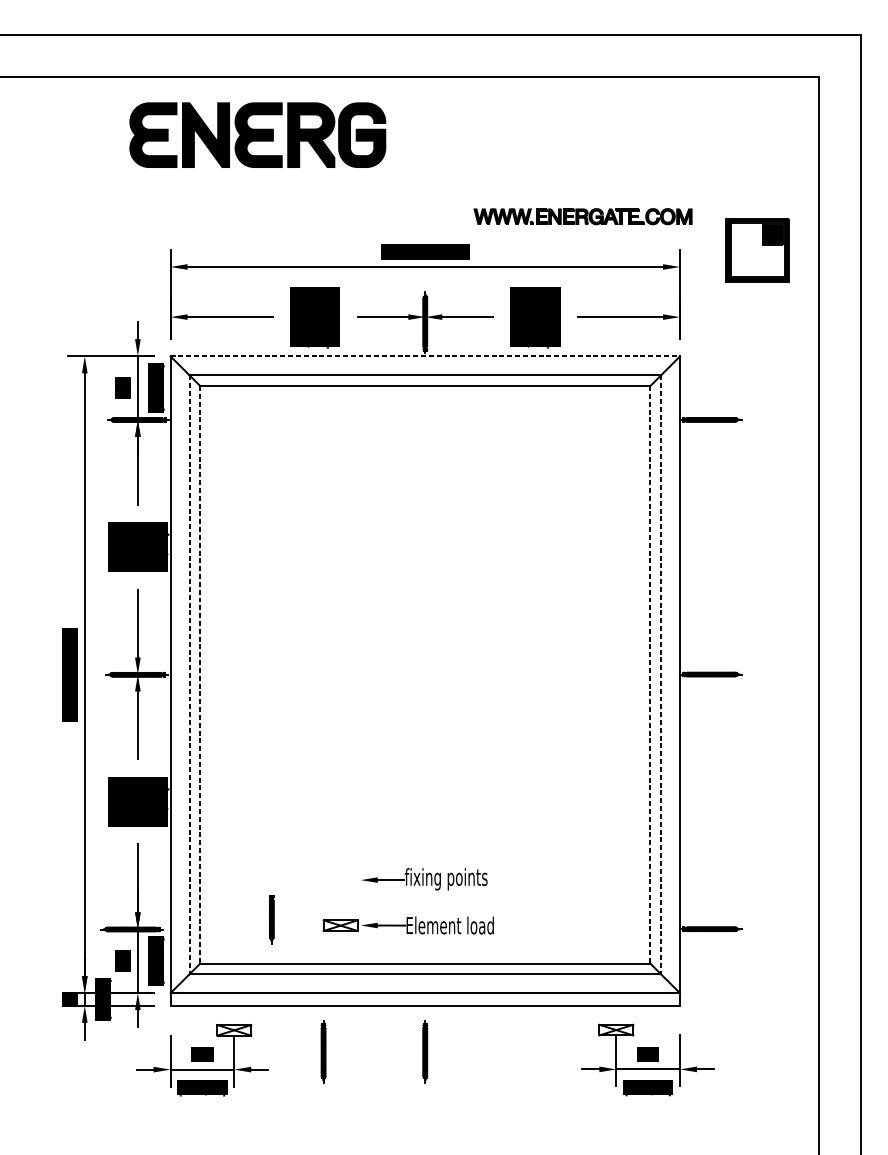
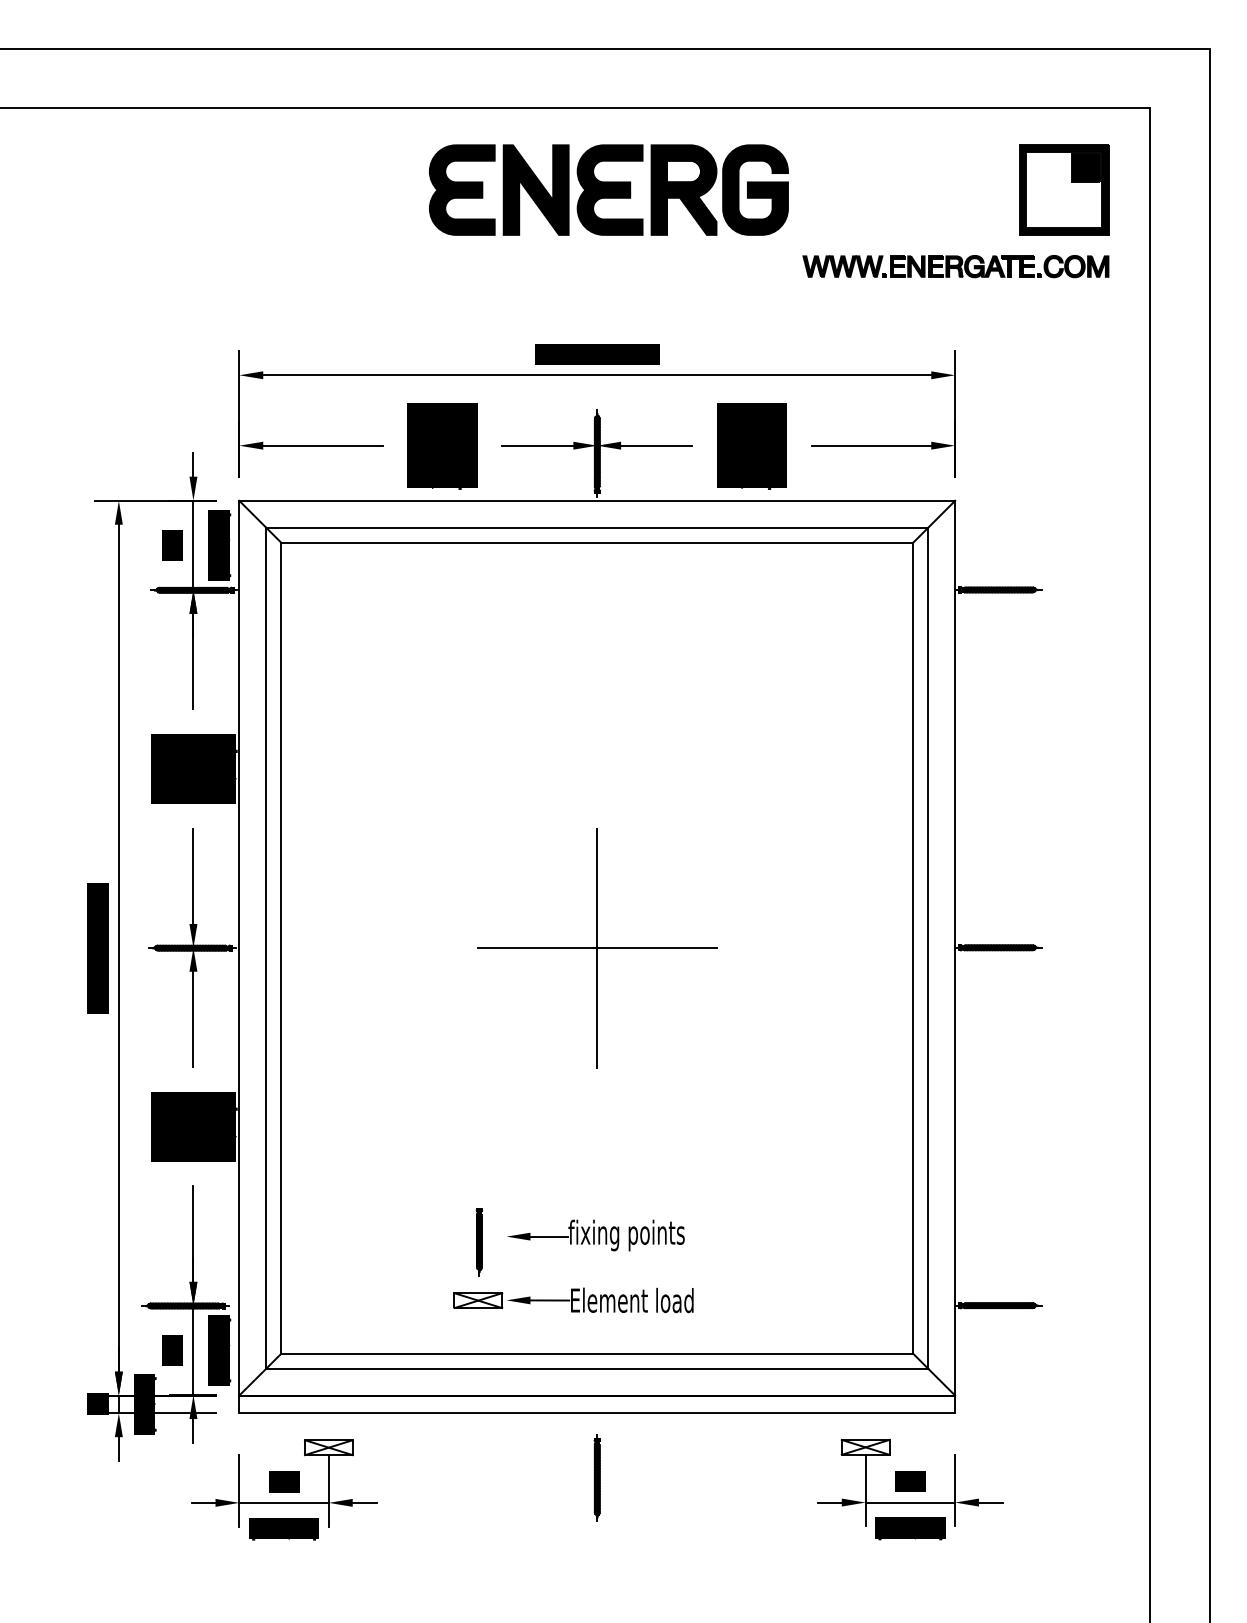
part: (257, 134) -> (608, 189), moved
part: (582, 216) -> (955, 266), moved
part: (757, 250) -> (1064, 189), moved
line: (425, 356) -> (597, 500), dashed -> solid
line: (189, 675) -> (266, 948), dashed -> solid
line: (200, 675) -> (281, 948), dashed -> solid
part: (425, 675) -> (597, 948), added
line: (650, 675) -> (913, 948), dashed -> solid
line: (661, 675) -> (928, 948), dashed -> solid
part: (271, 919) -> (478, 1242), moved
part: (322, 1051) -> (453, 1477), removed

